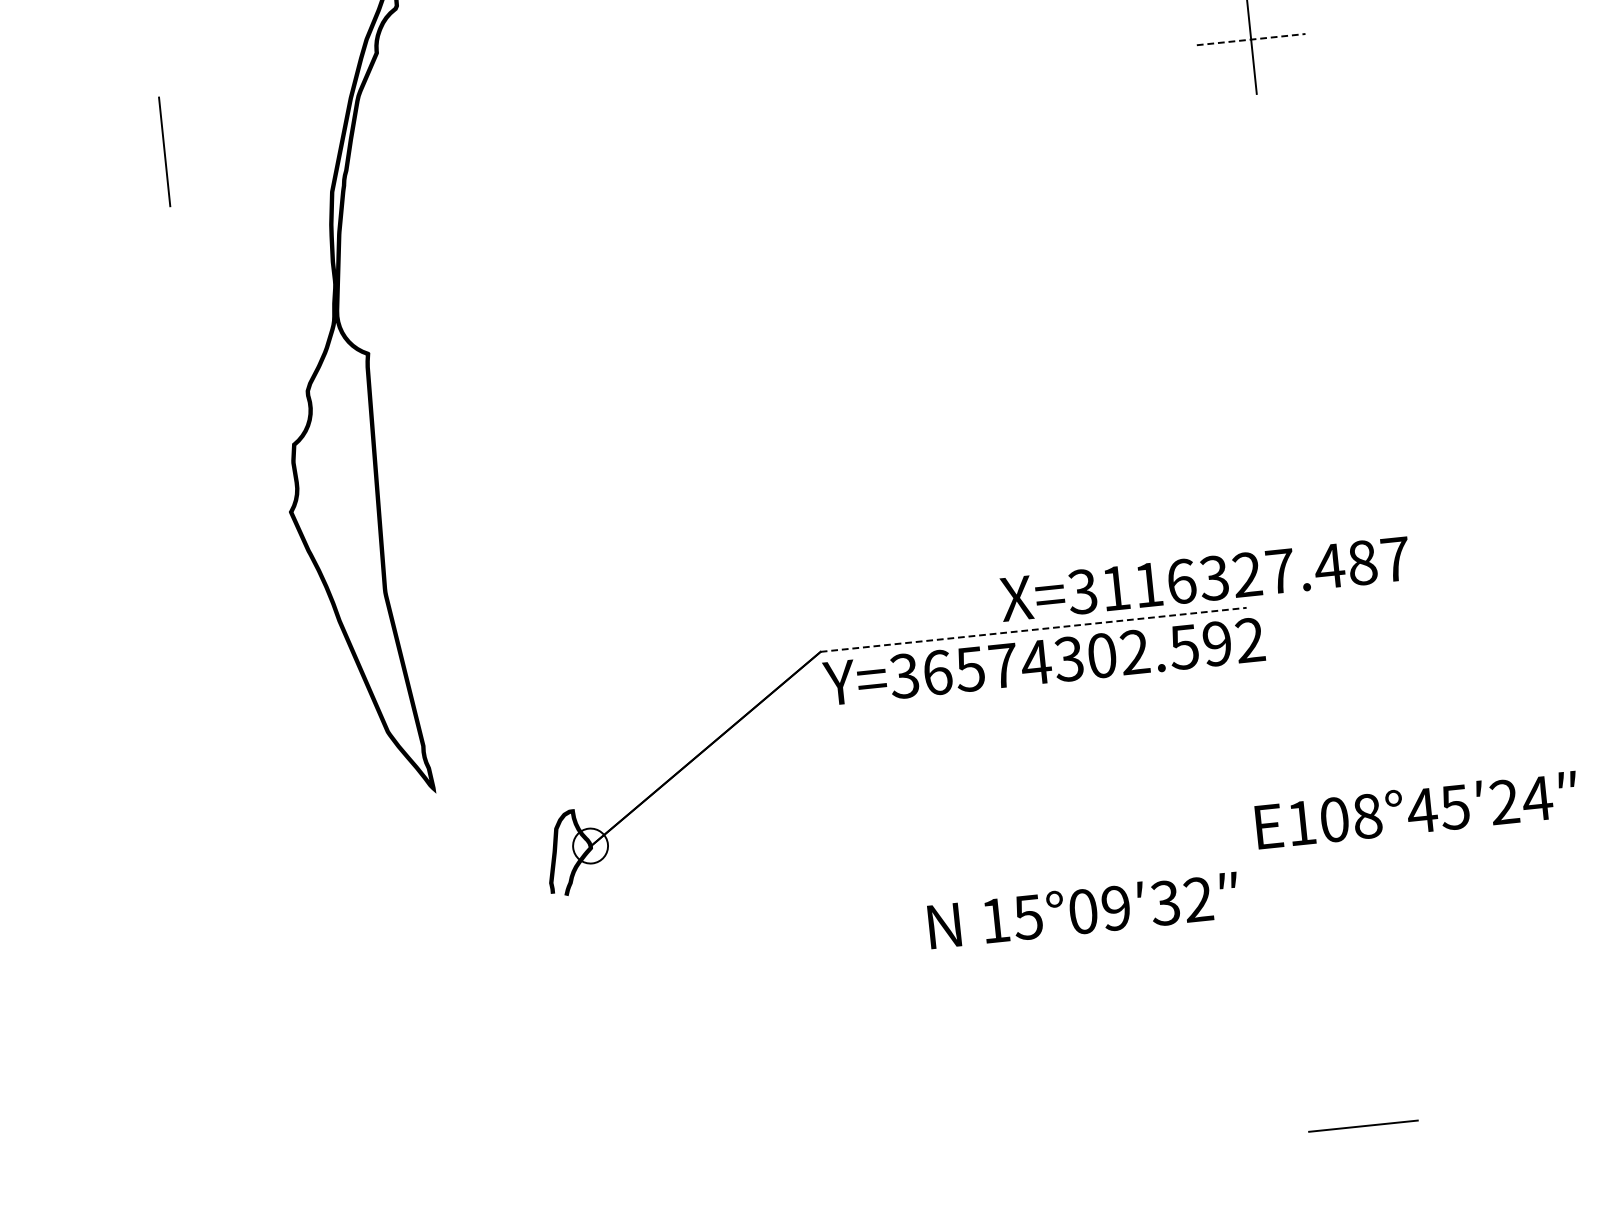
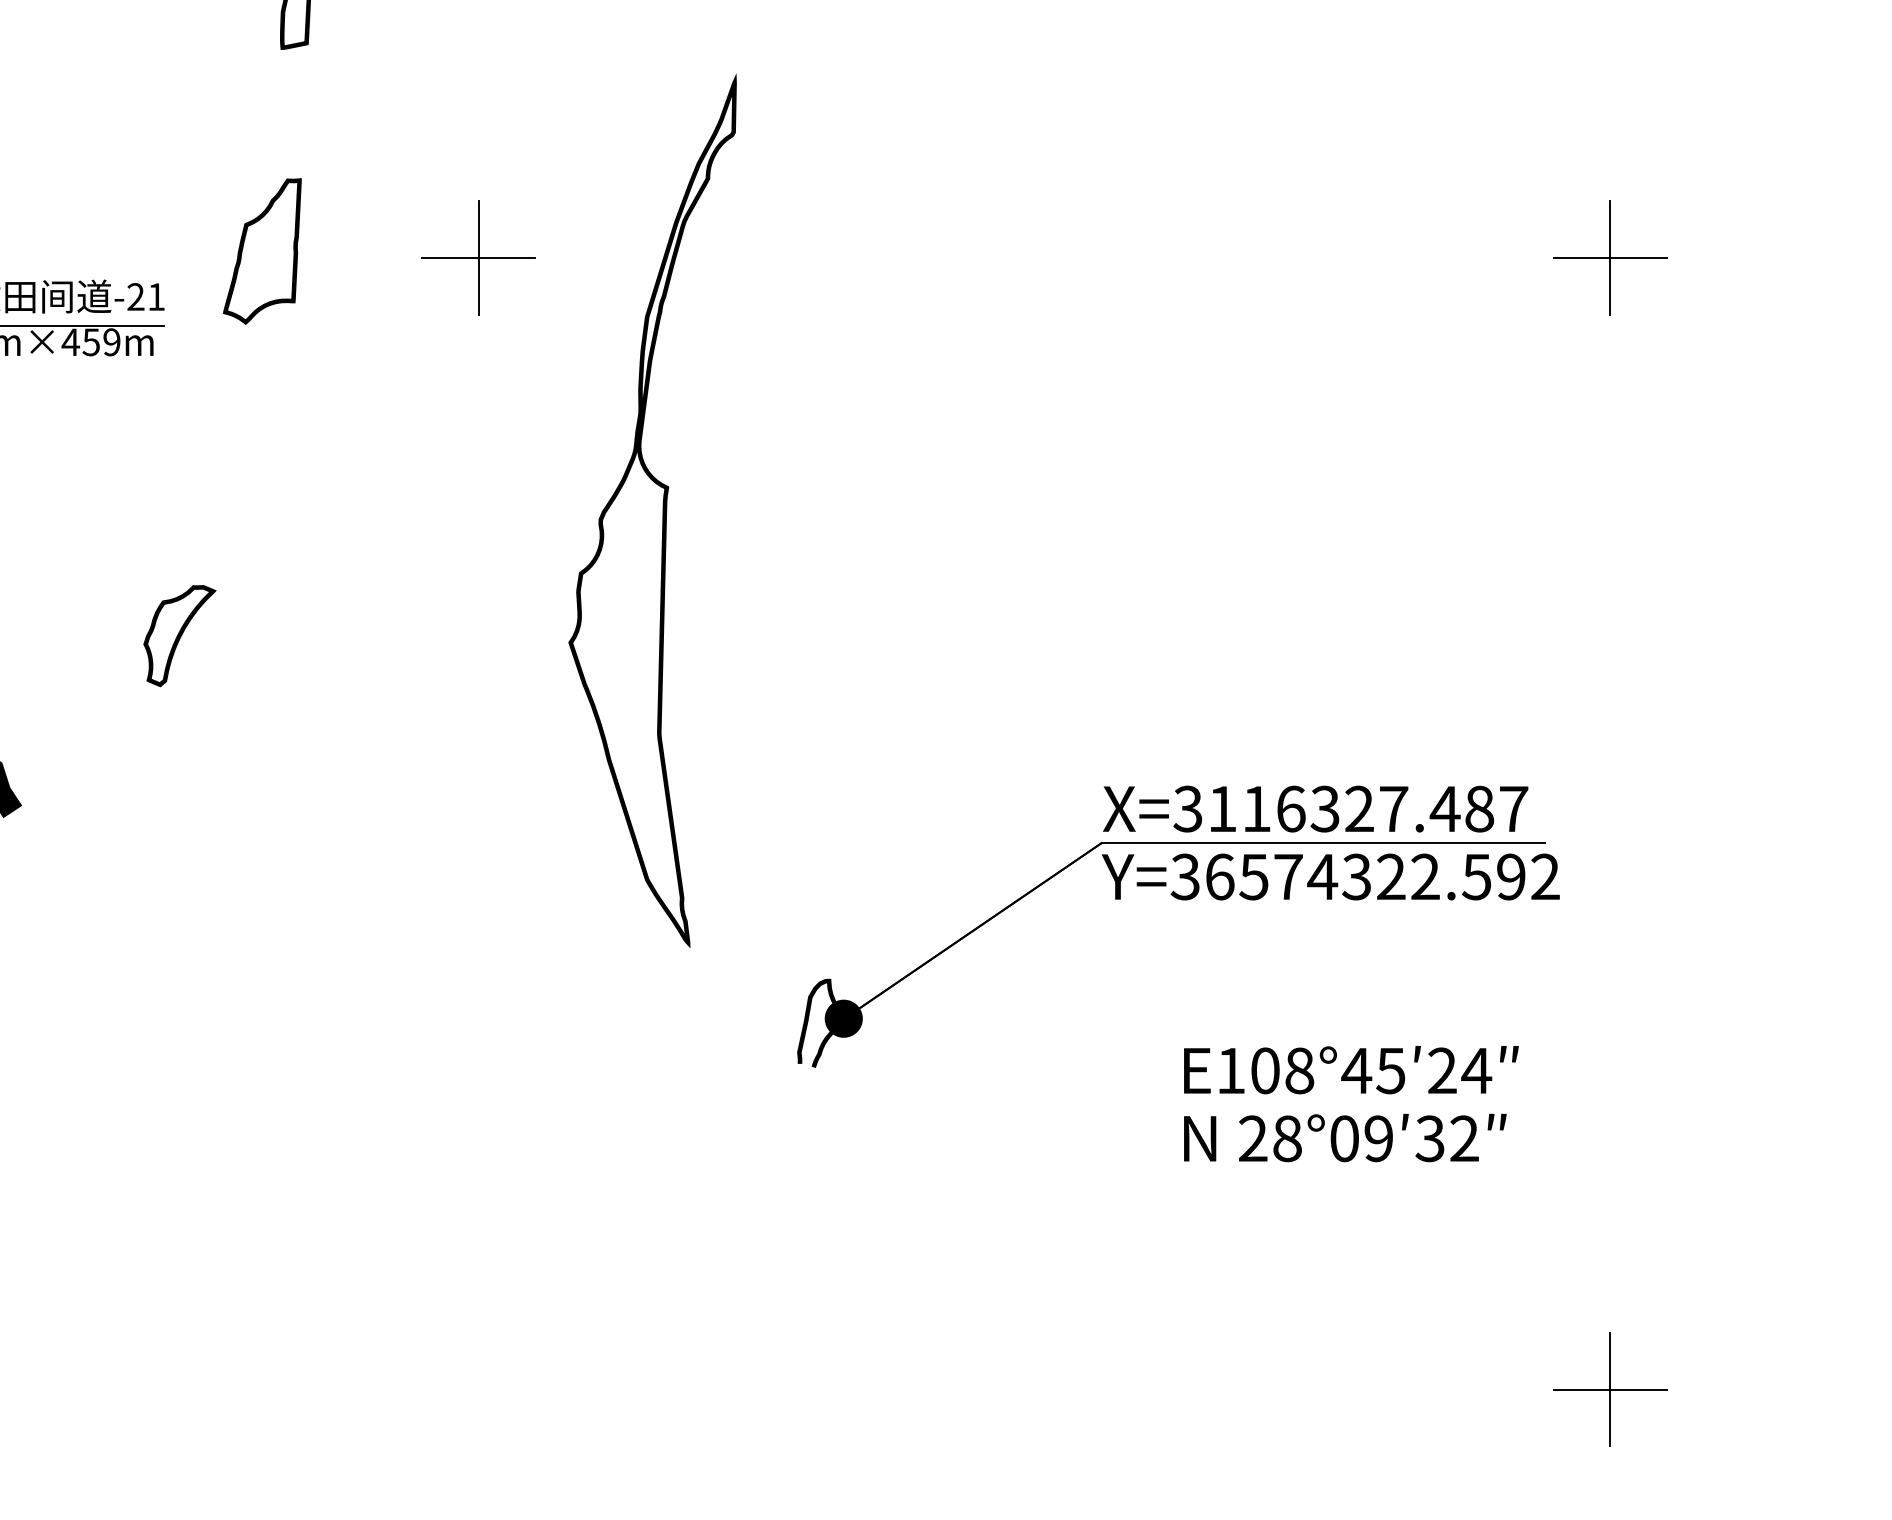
line: (1251, 39) -> (1610, 257), dashed -> solid
line: (164, 151) -> (478, 257), added
text: (1205, 578) -> (1315, 808), moved
line: (1033, 630) -> (1323, 843), dashed -> solid
text: (1102, 655) -> (1391, 876), Y=36574302.592 -> Y=36574322.592
text: (1417, 810) -> (1351, 1070), moved
fill: (590, 845) -> (843, 1018), added
text: (1012, 918) -> (1270, 1138), 15°09 -> 28°09
line: (1363, 1125) -> (1610, 1389), added

